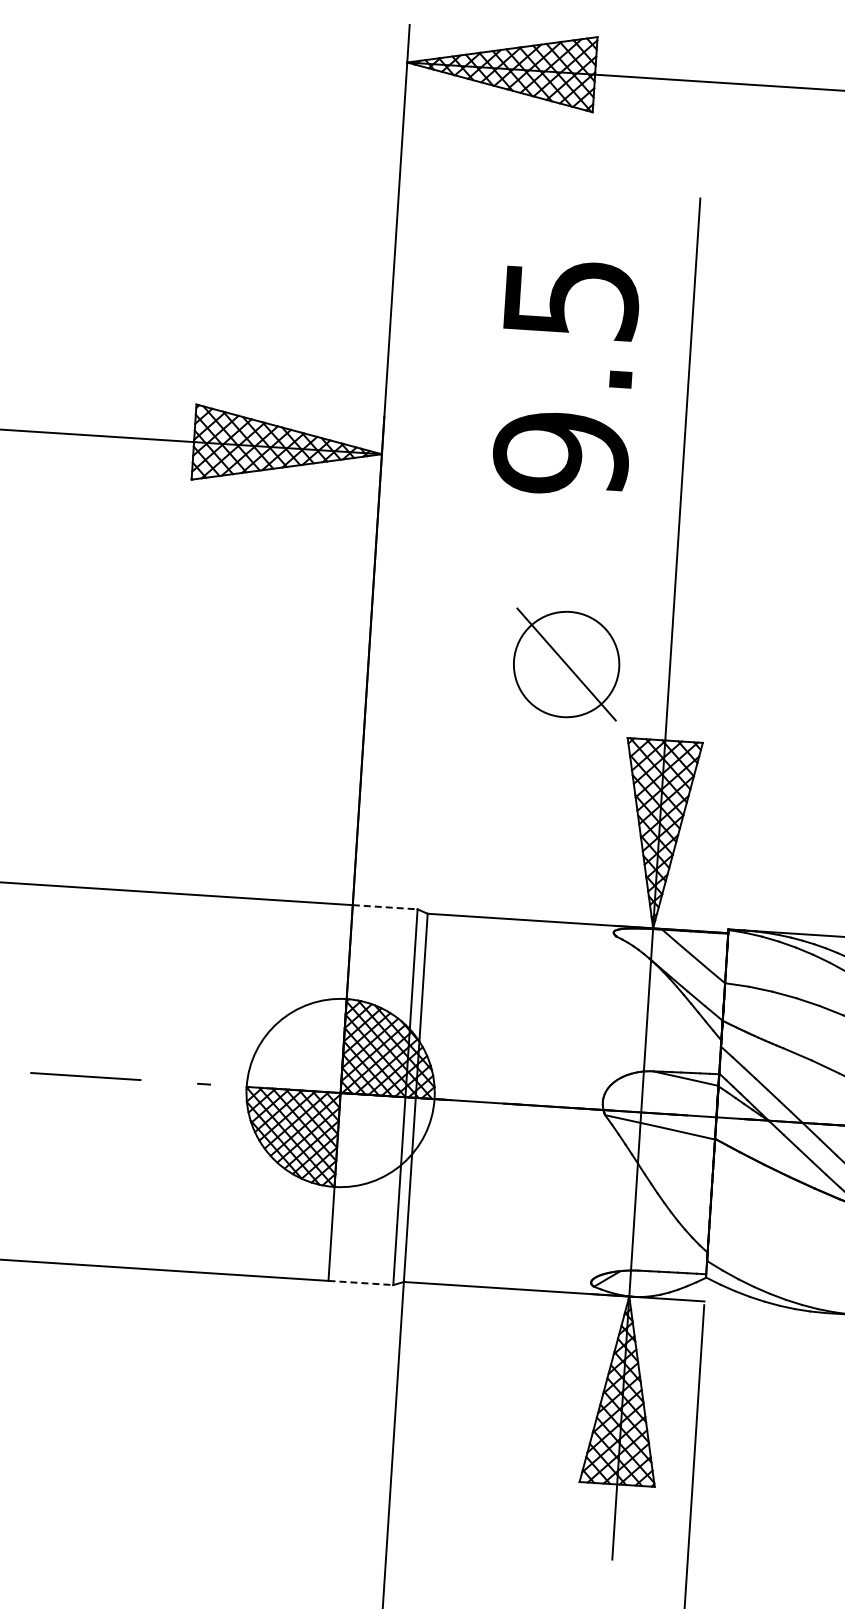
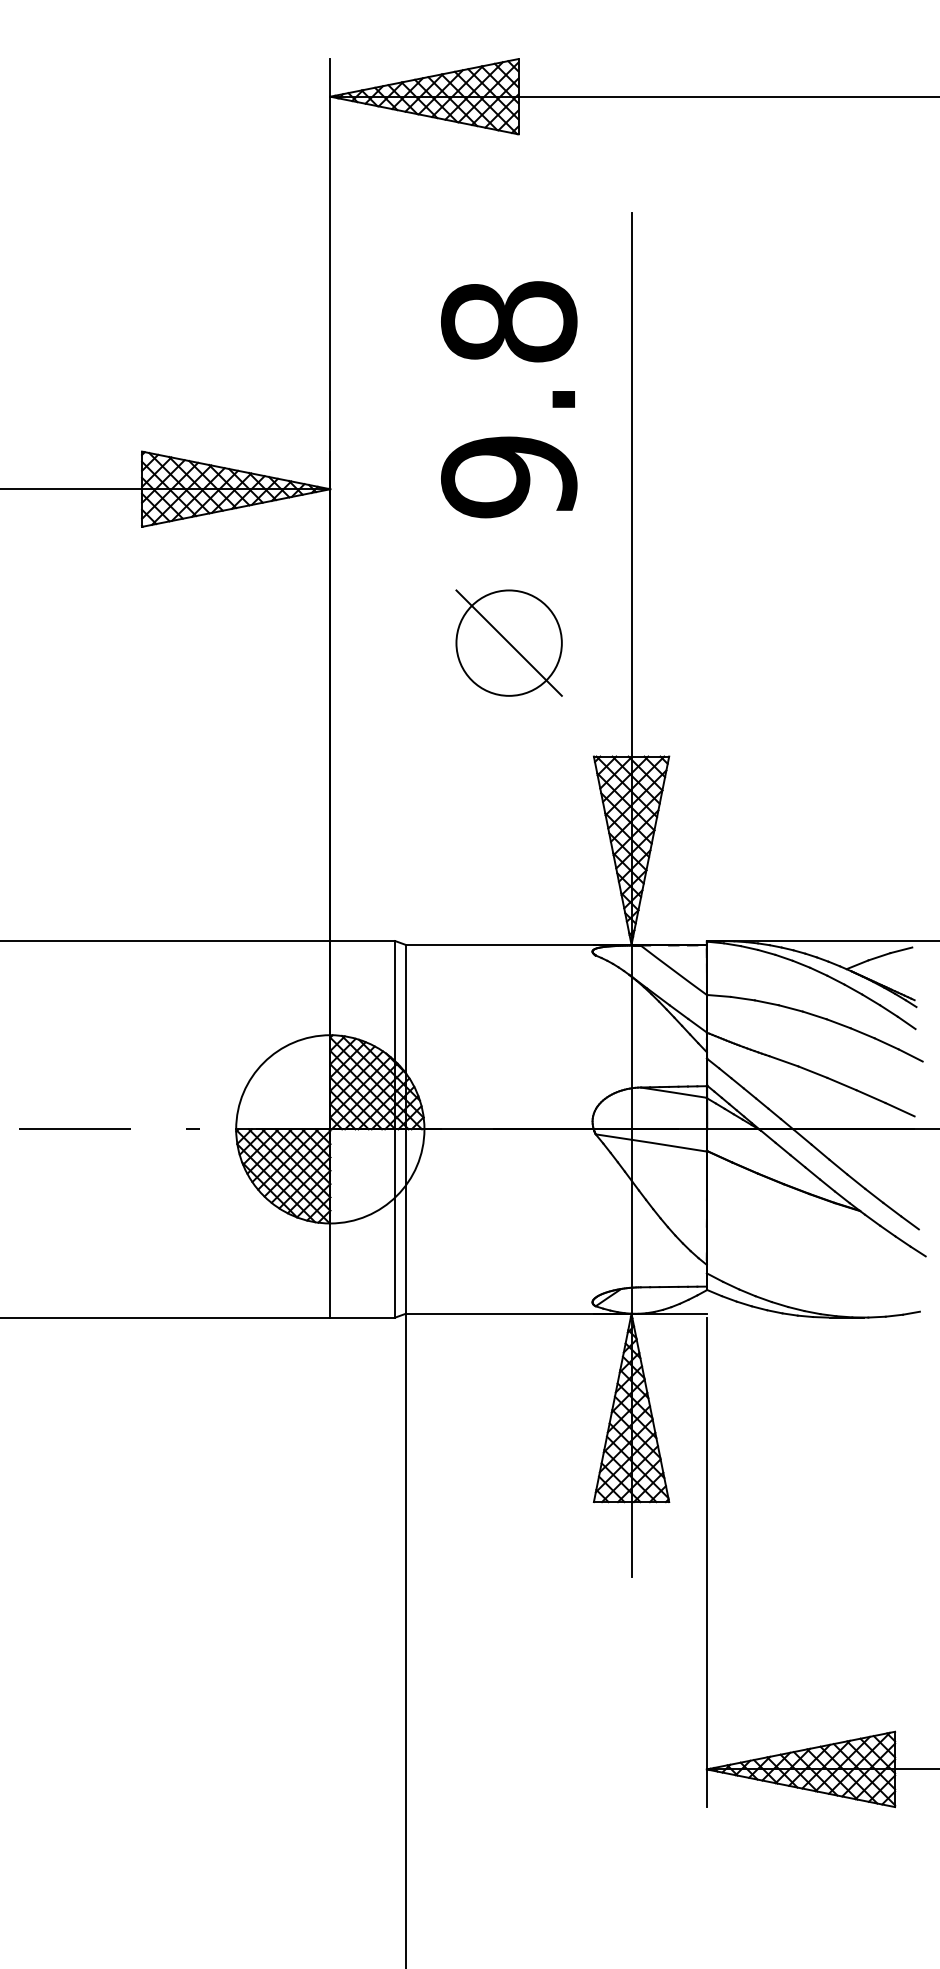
text: (571, 298) -> (509, 321), 9.5 -> 9.8
part: (565, 663) -> (508, 642), moved
line: (385, 907) -> (363, 941), dashed -> solid
line: (361, 1282) -> (363, 1317), dashed -> solid

